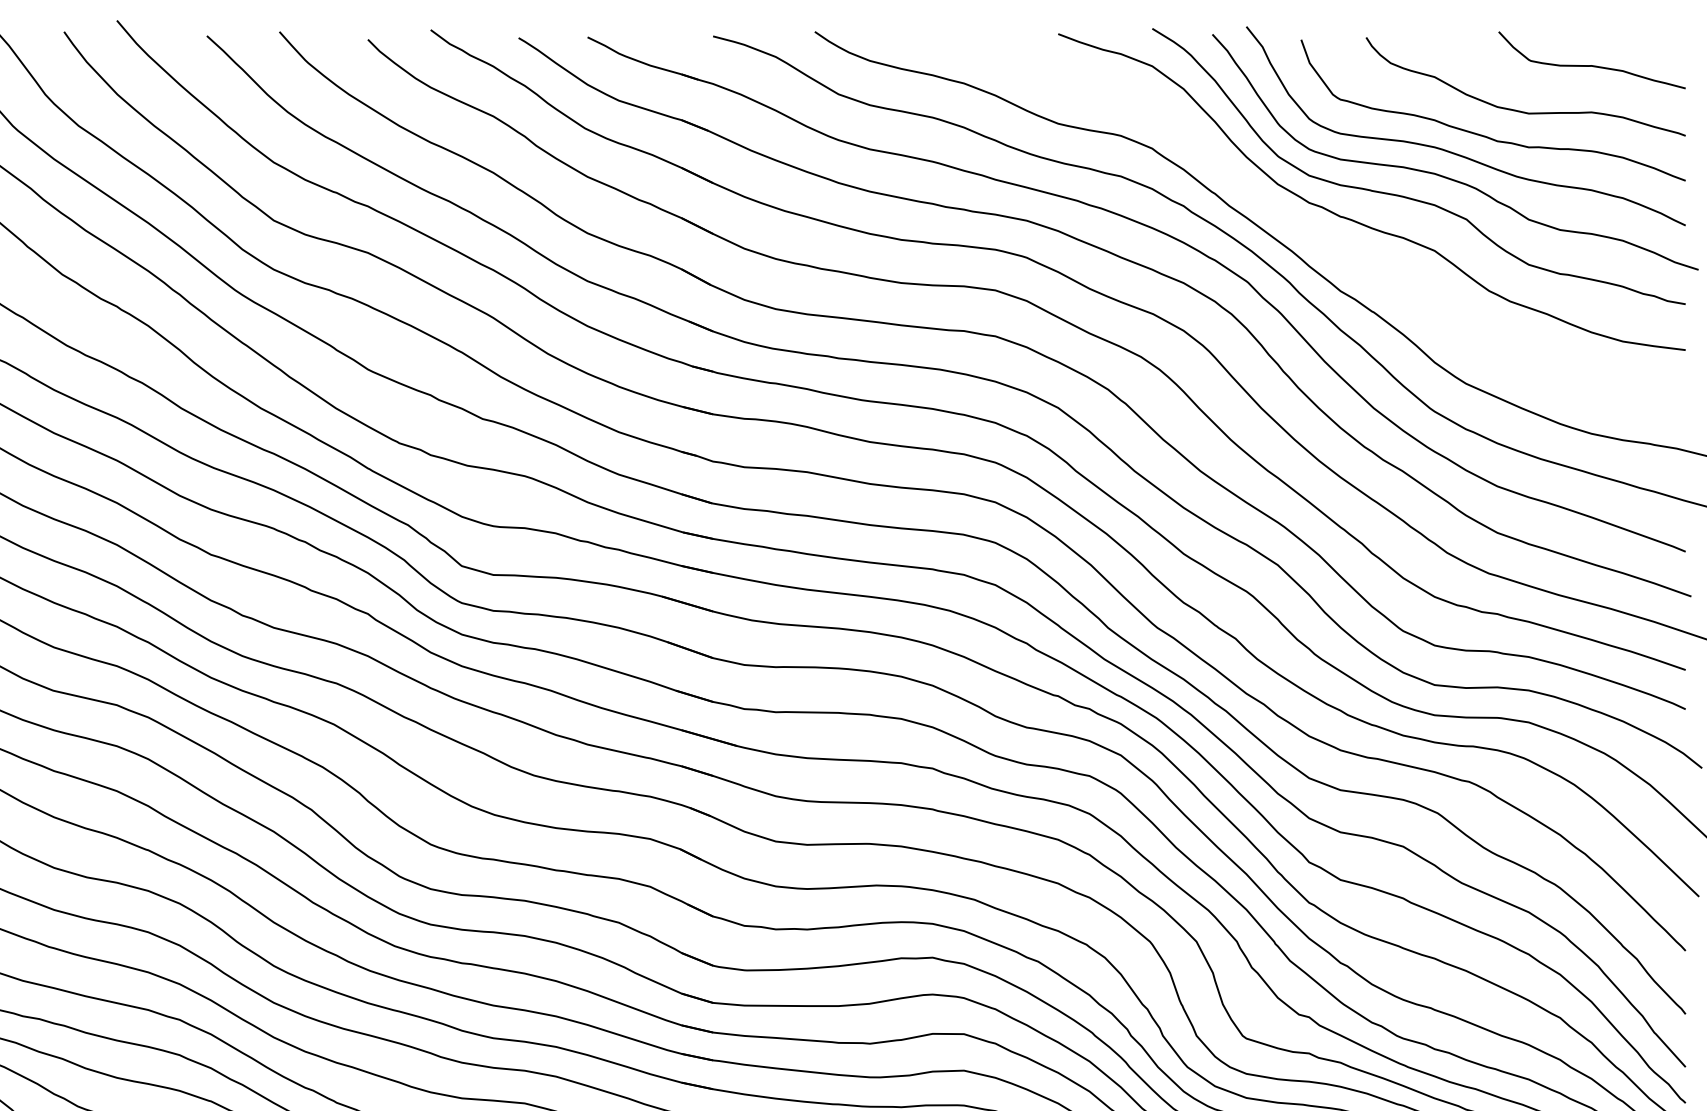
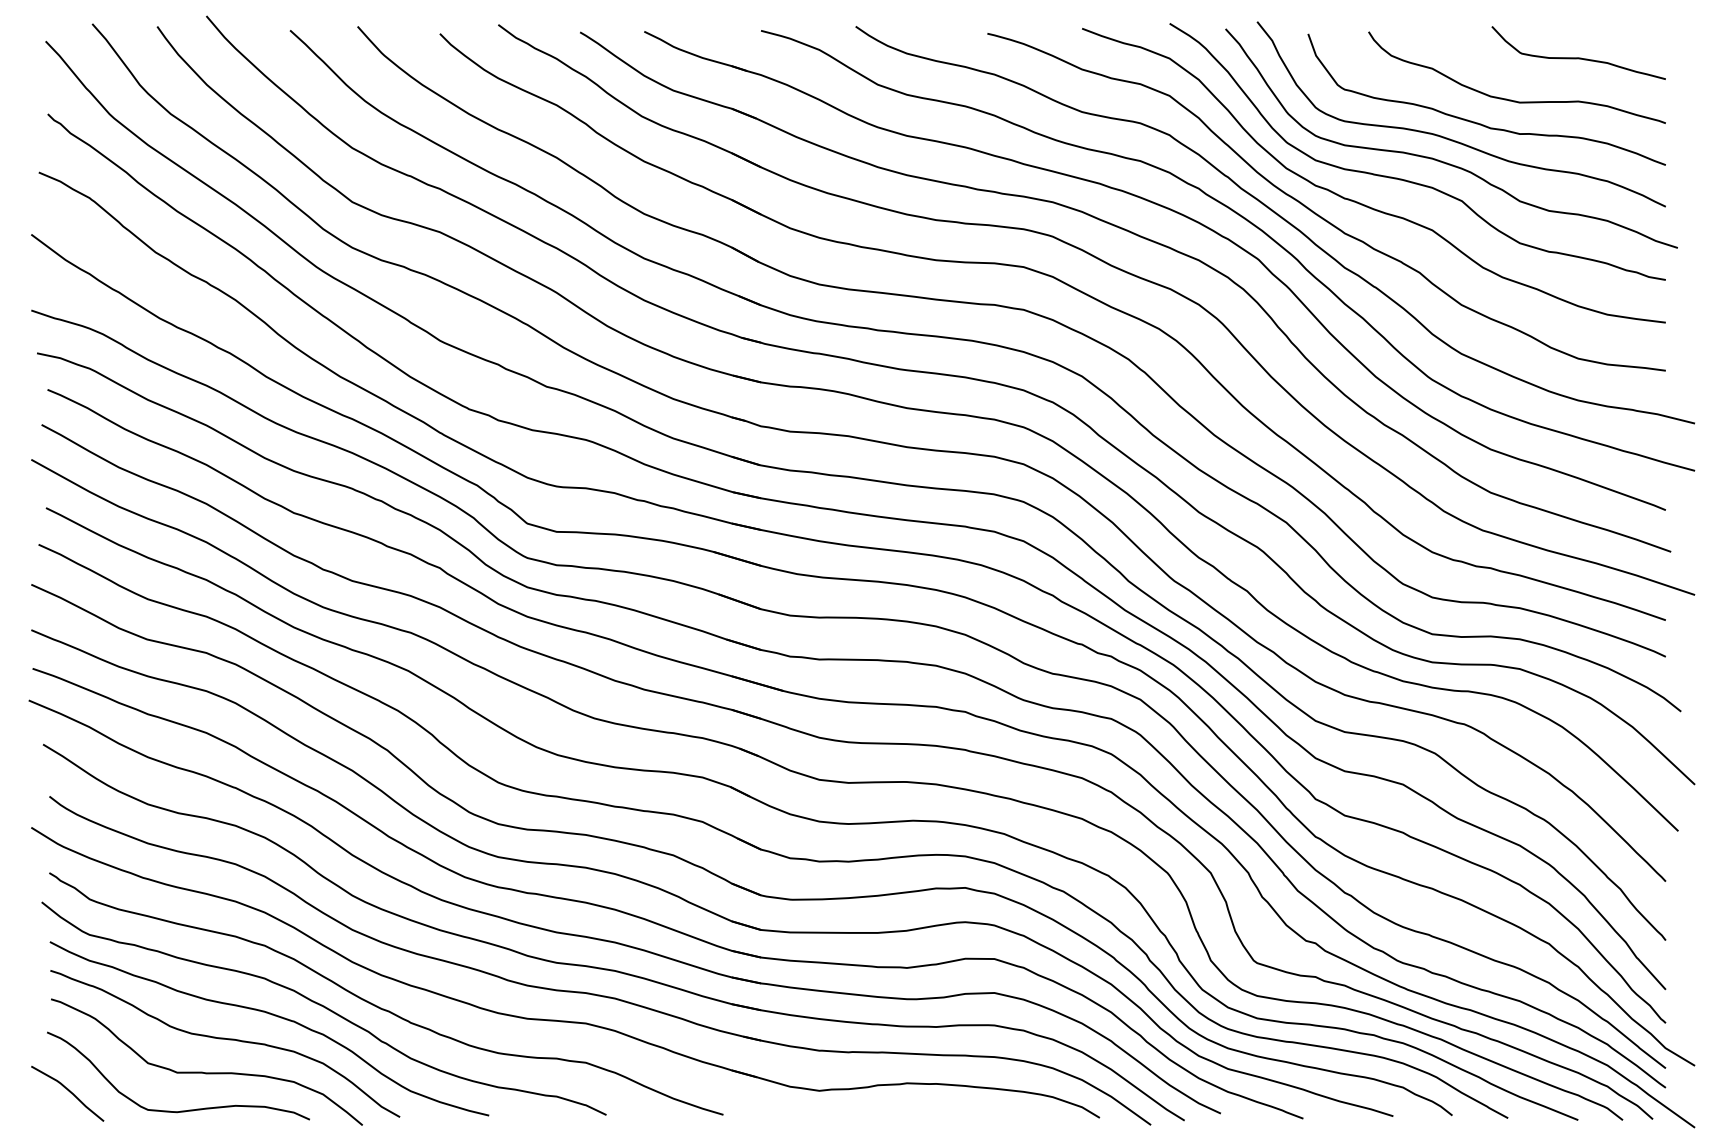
curve: (1311, 232) -> (1317, 213), added

